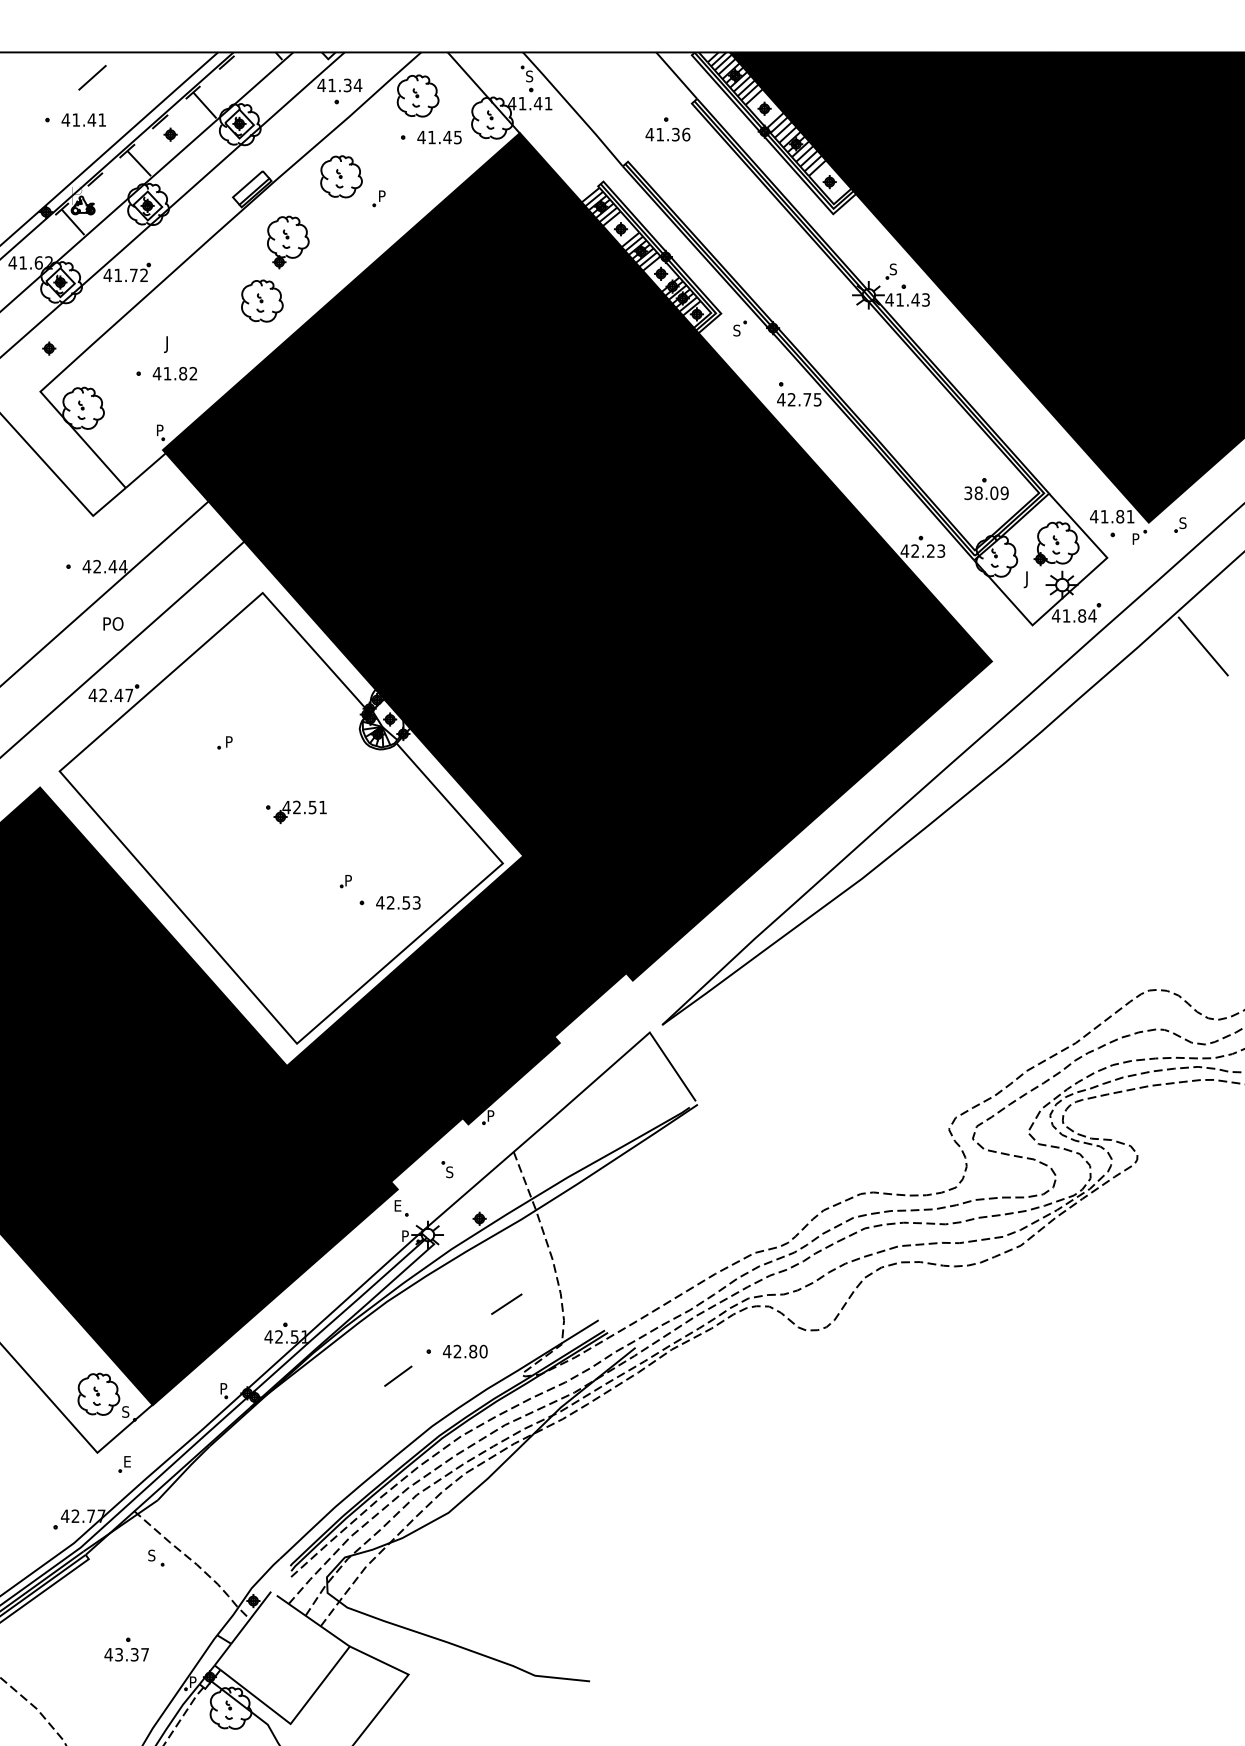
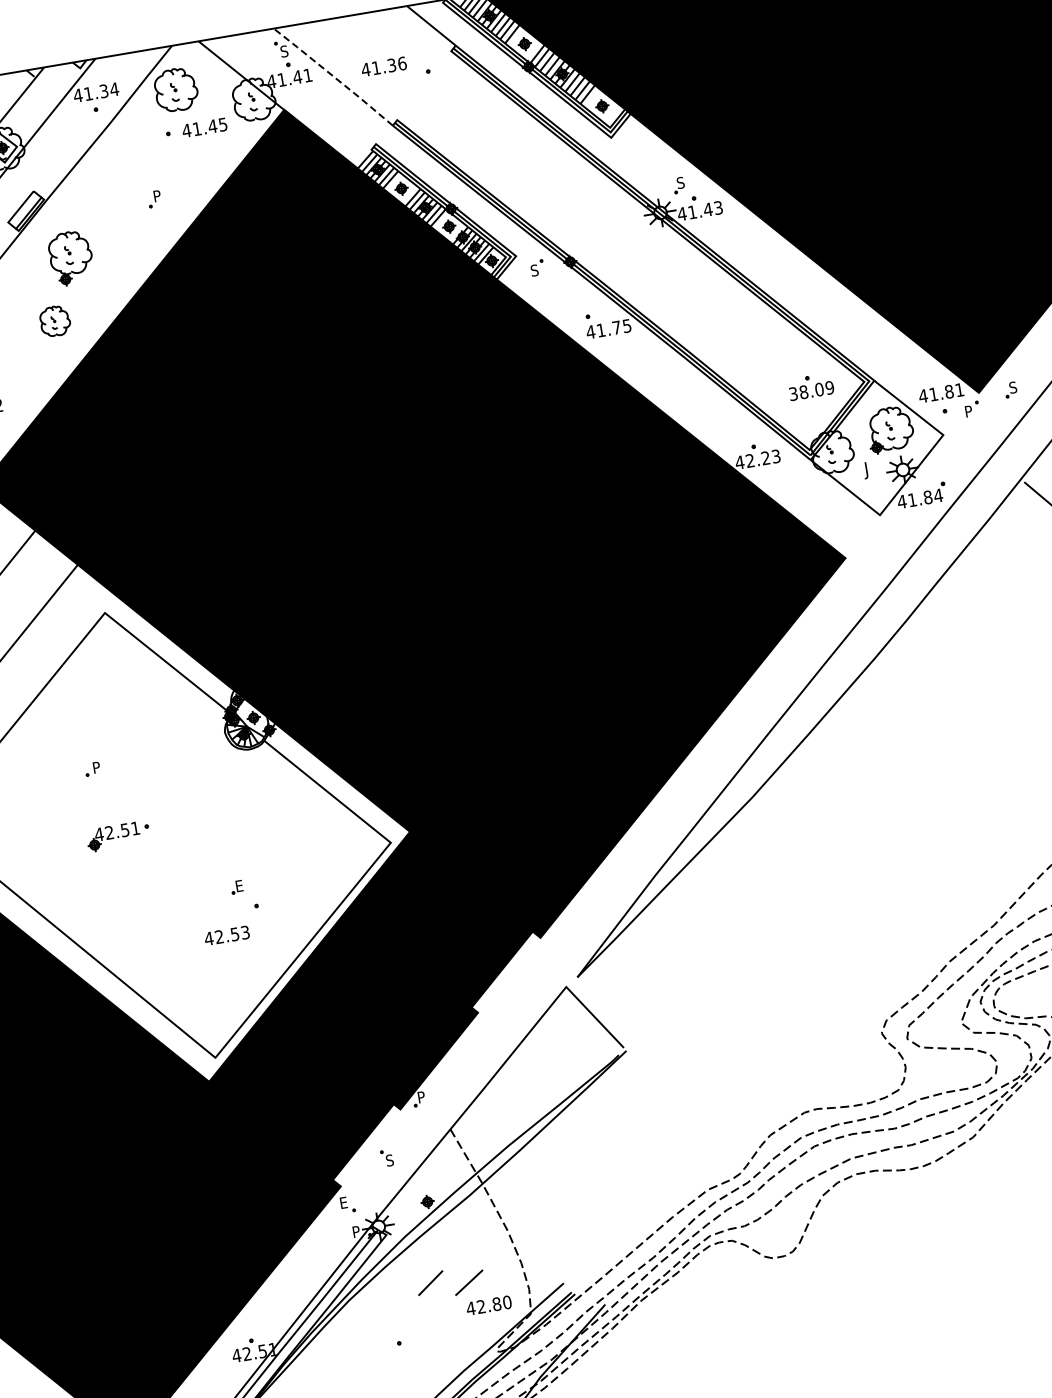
line: (573, 108) -> (333, 76), solid -> dashed
text: (667, 134) -> (383, 66), moved
part: (341, 176) -> (113, 183), removed
part: (262, 300) -> (55, 320), size x0.7
text: (791, 399) -> (600, 330), 42.75 -> 41.75
part: (299, 811) -> (112, 836), moved
text: (348, 880) -> (239, 885), P -> E
text: (398, 902) -> (227, 935), moved
text: (464, 1351) -> (488, 1305), moved
line: (398, 1375) -> (430, 1282), moved

